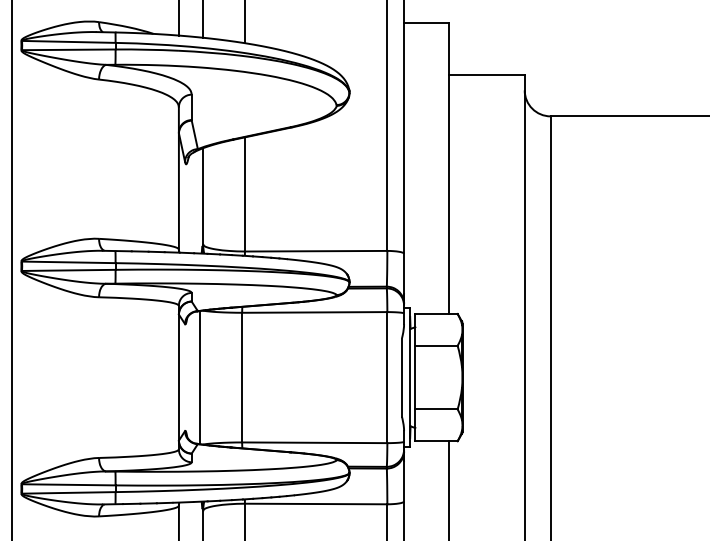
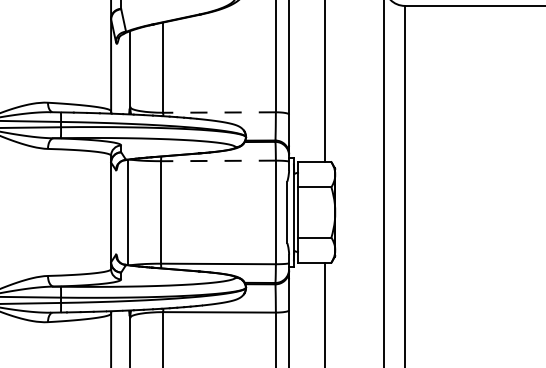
line: (315, 251) -> (219, 112), solid -> dashed
line: (314, 312) -> (218, 160), solid -> dashed

